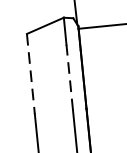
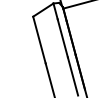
line: (30, 74) -> (39, 40), dashed -> solid
line: (69, 77) -> (62, 38), dashed -> solid

